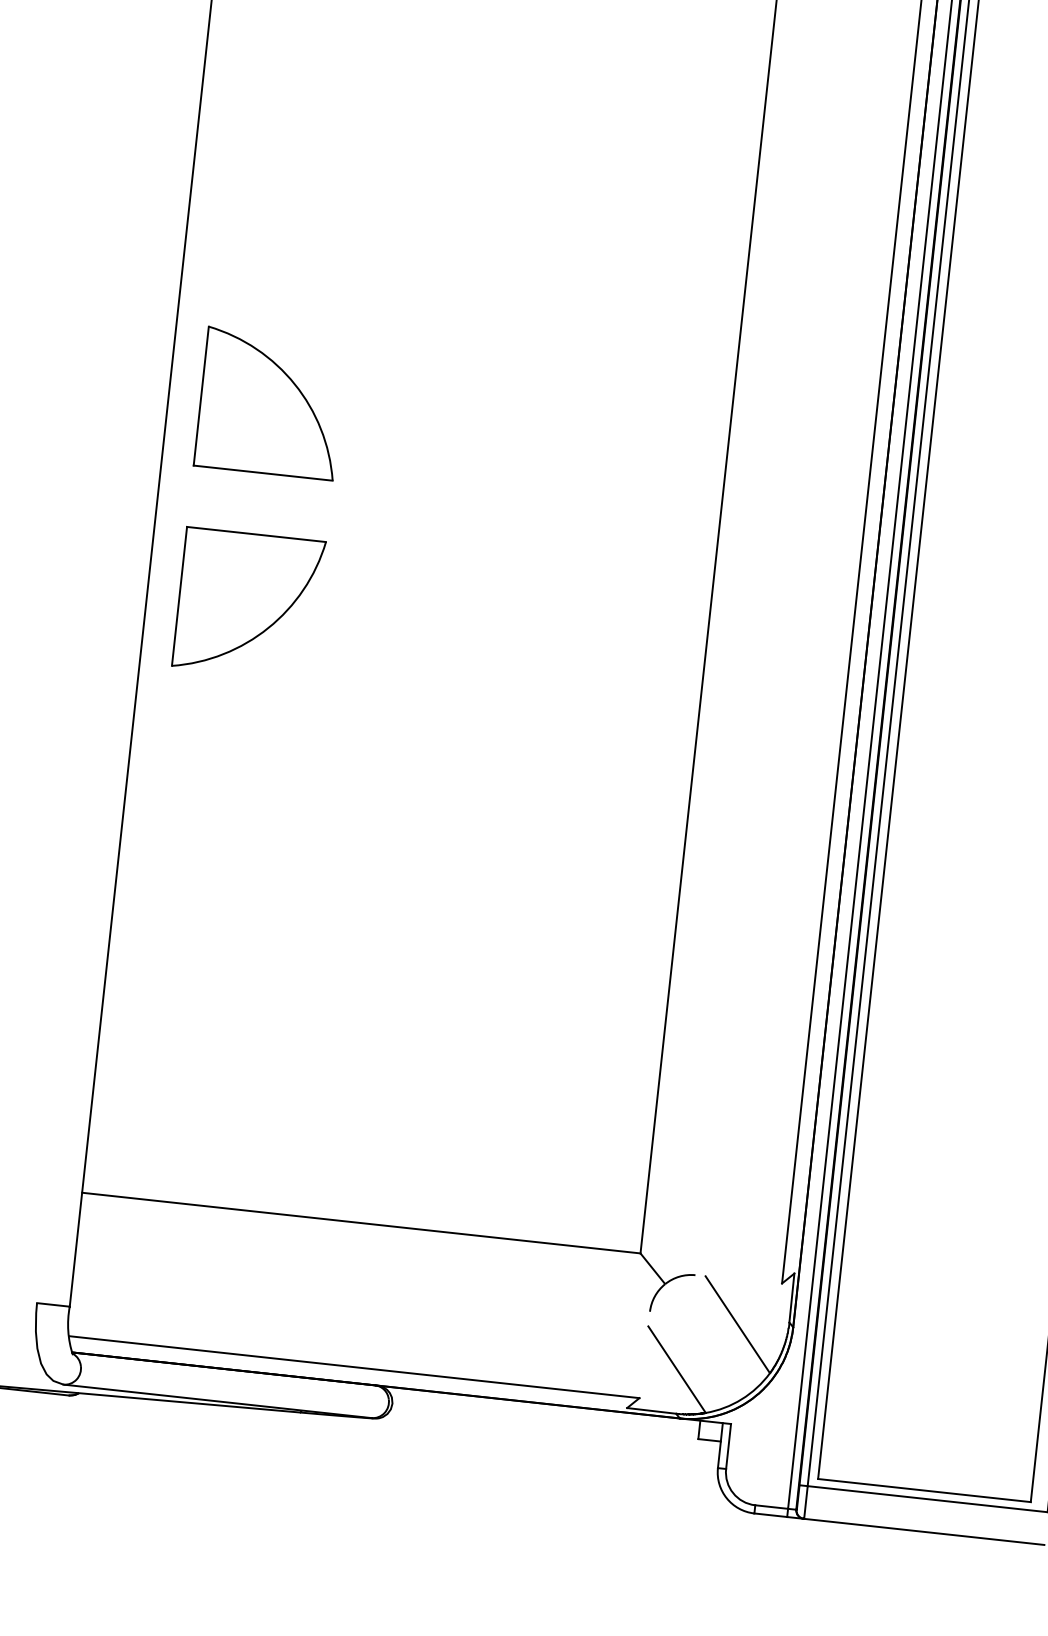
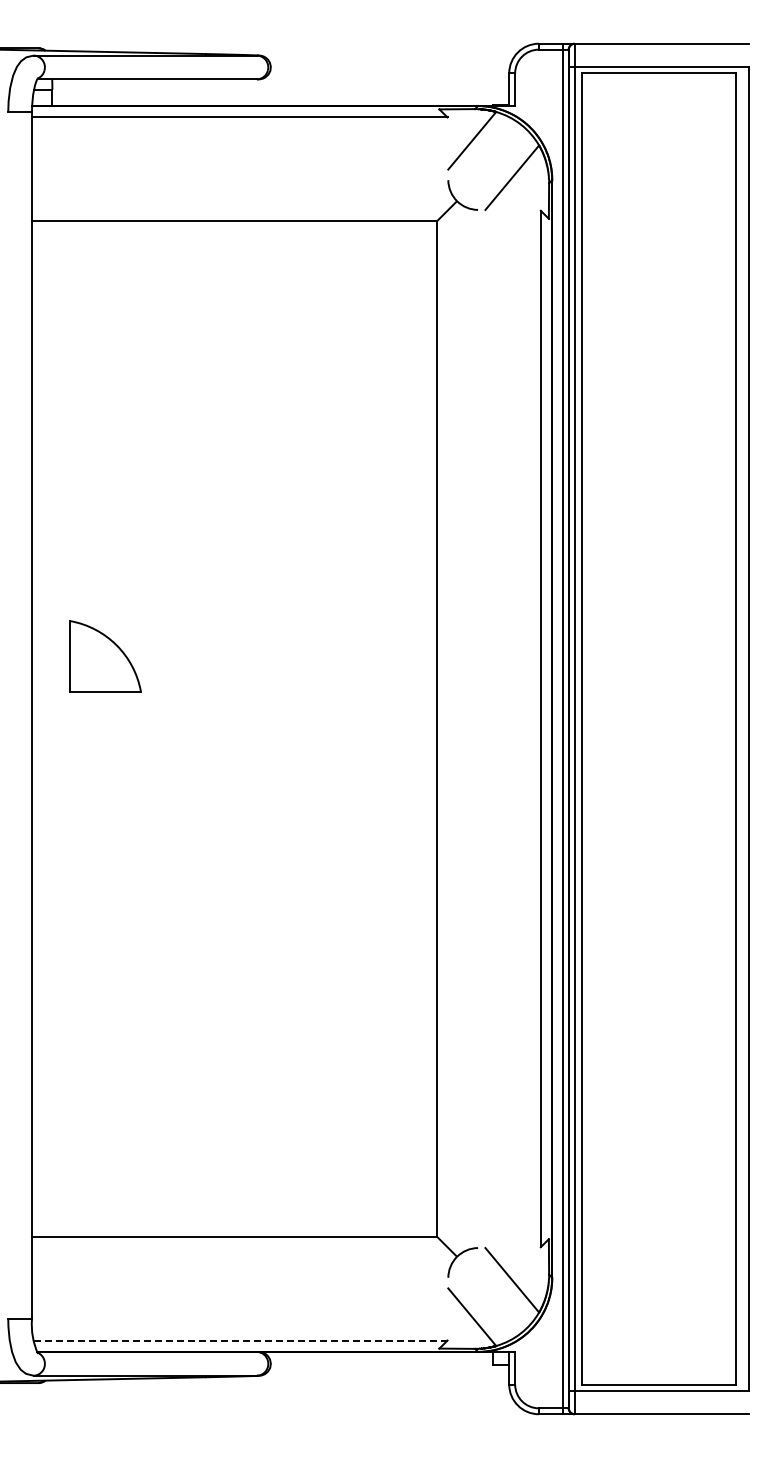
part: (270, 403) -> (105, 656), size x0.7
part: (248, 603) -> (105, 801), removed
line: (354, 1367) -> (240, 1340), solid -> dashed

